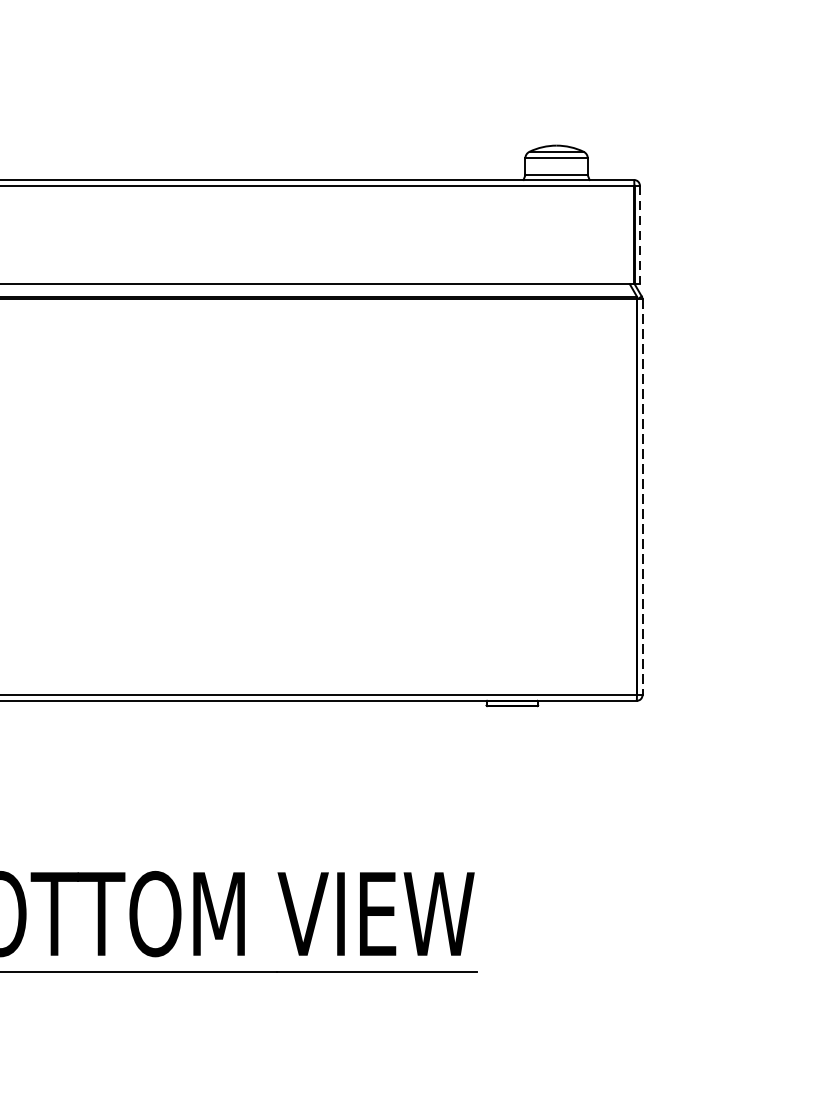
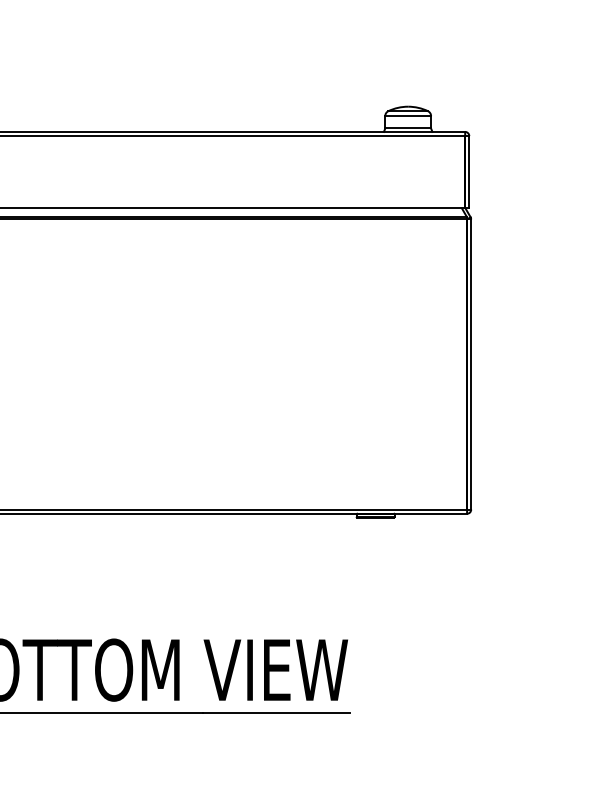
line: (640, 235) -> (469, 172), dashed -> solid
line: (642, 498) -> (471, 365), dashed -> solid

